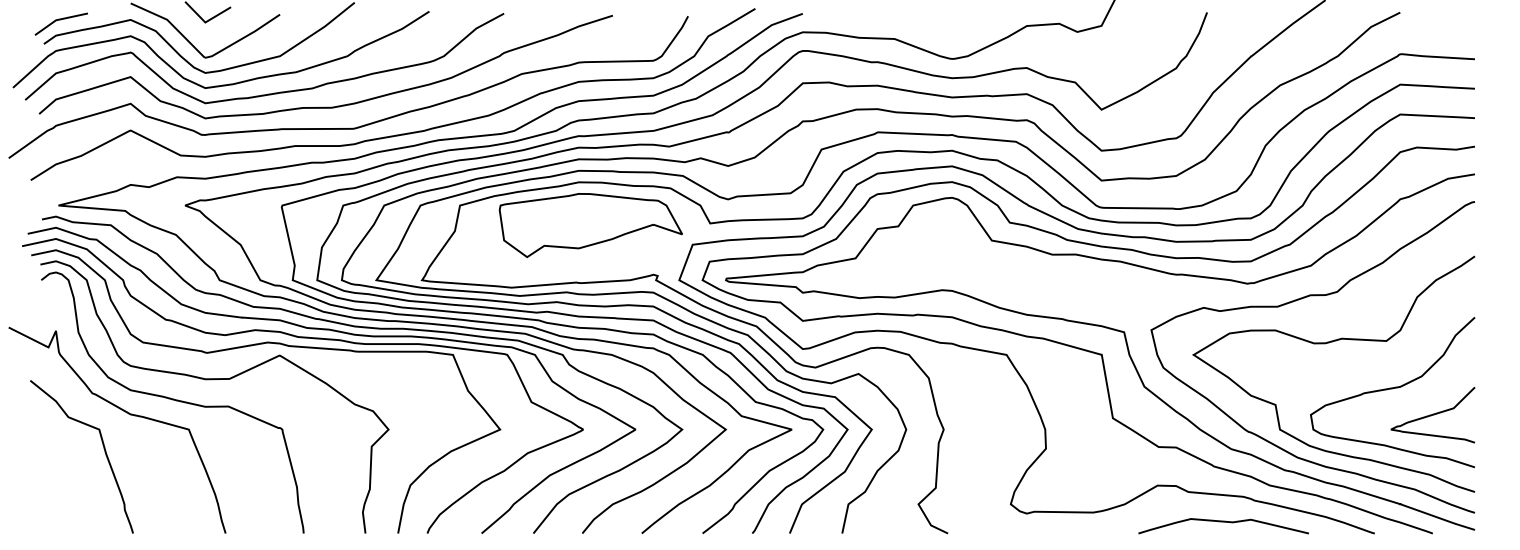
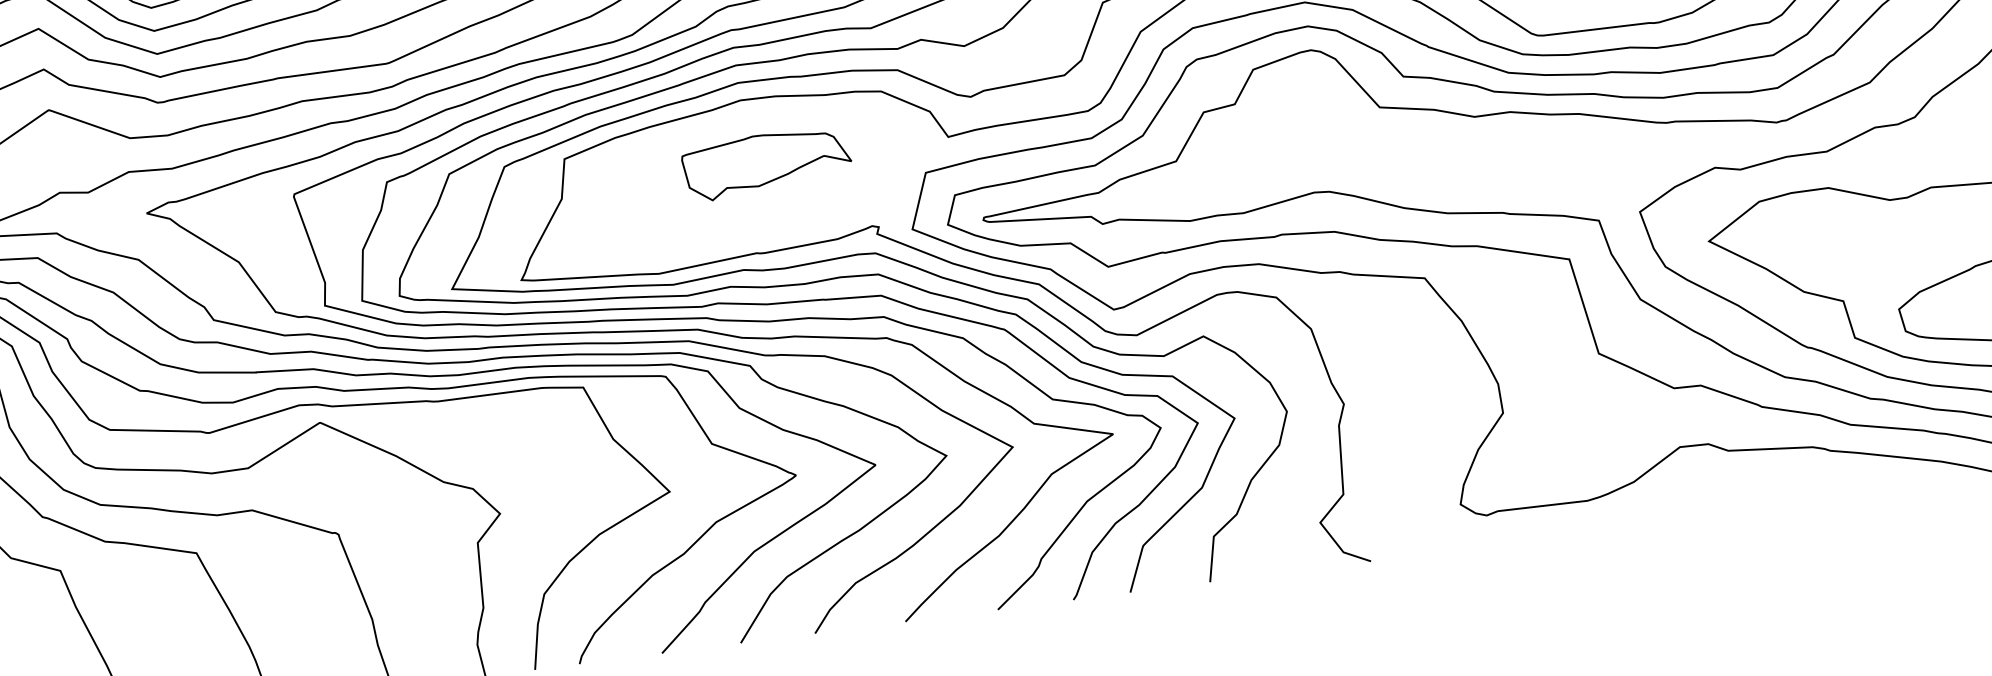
part: (590, 225) -> (766, 163), size x0.6
curve: (1223, 522) -> (1787, 490), removed

